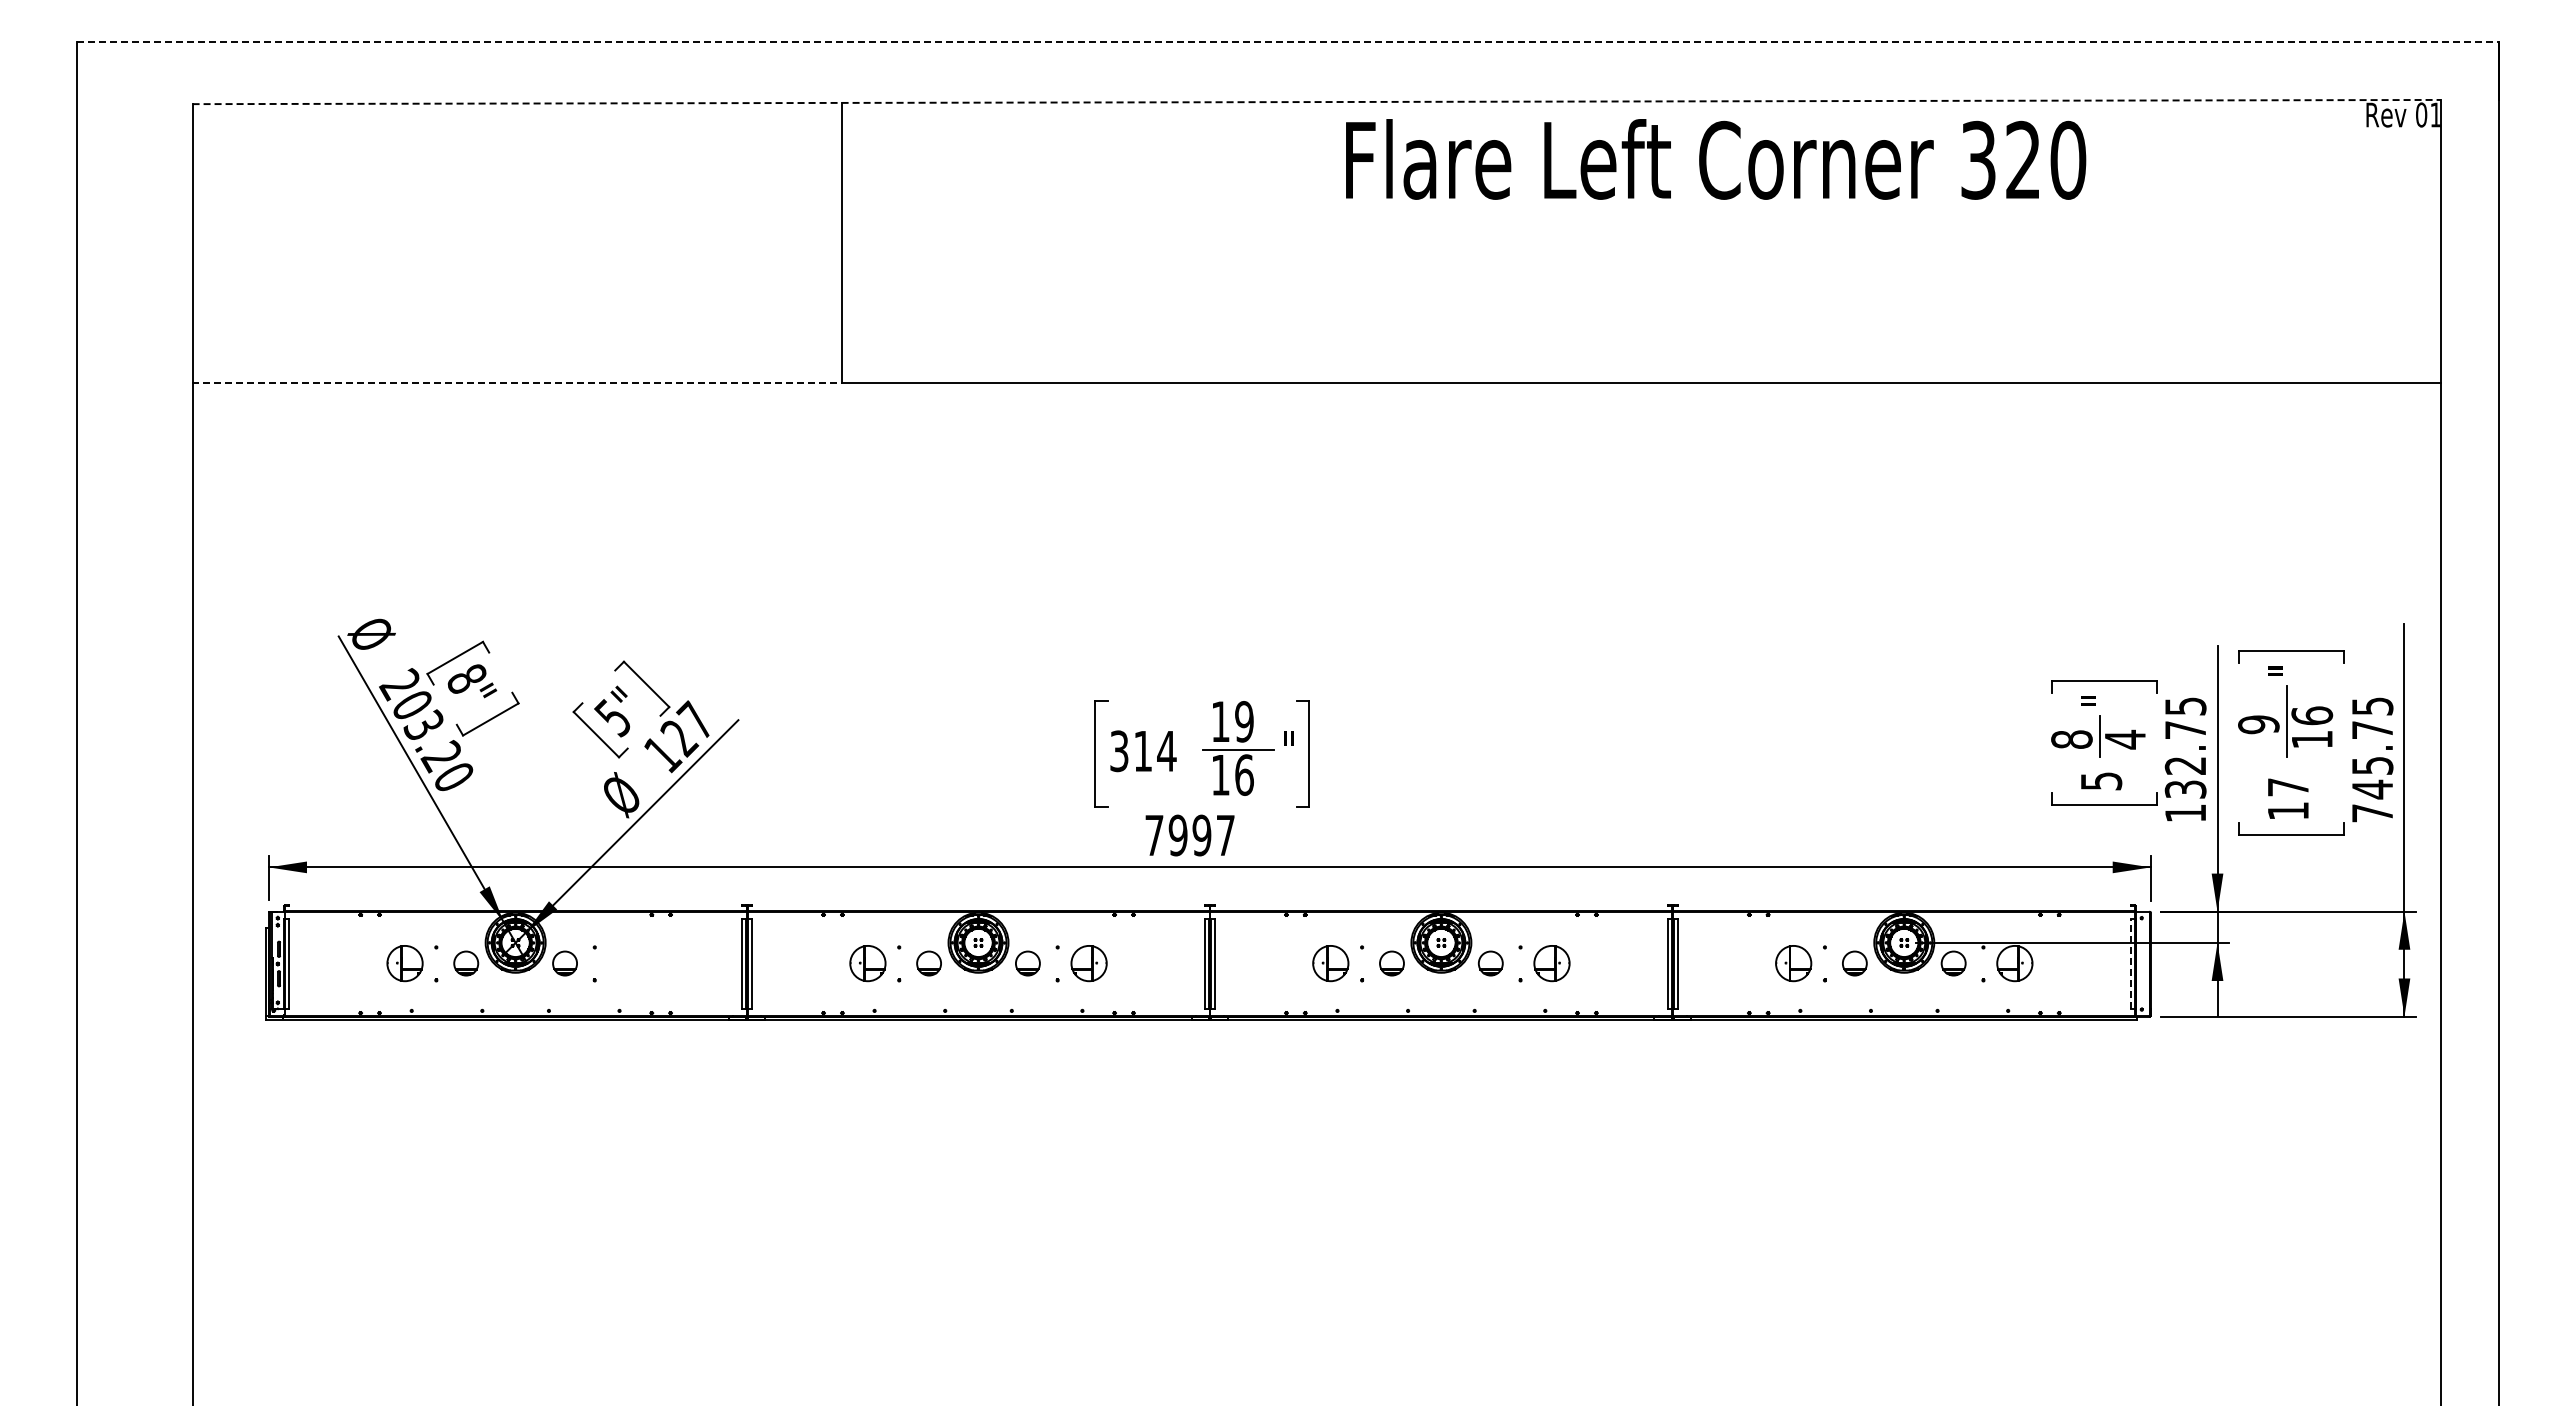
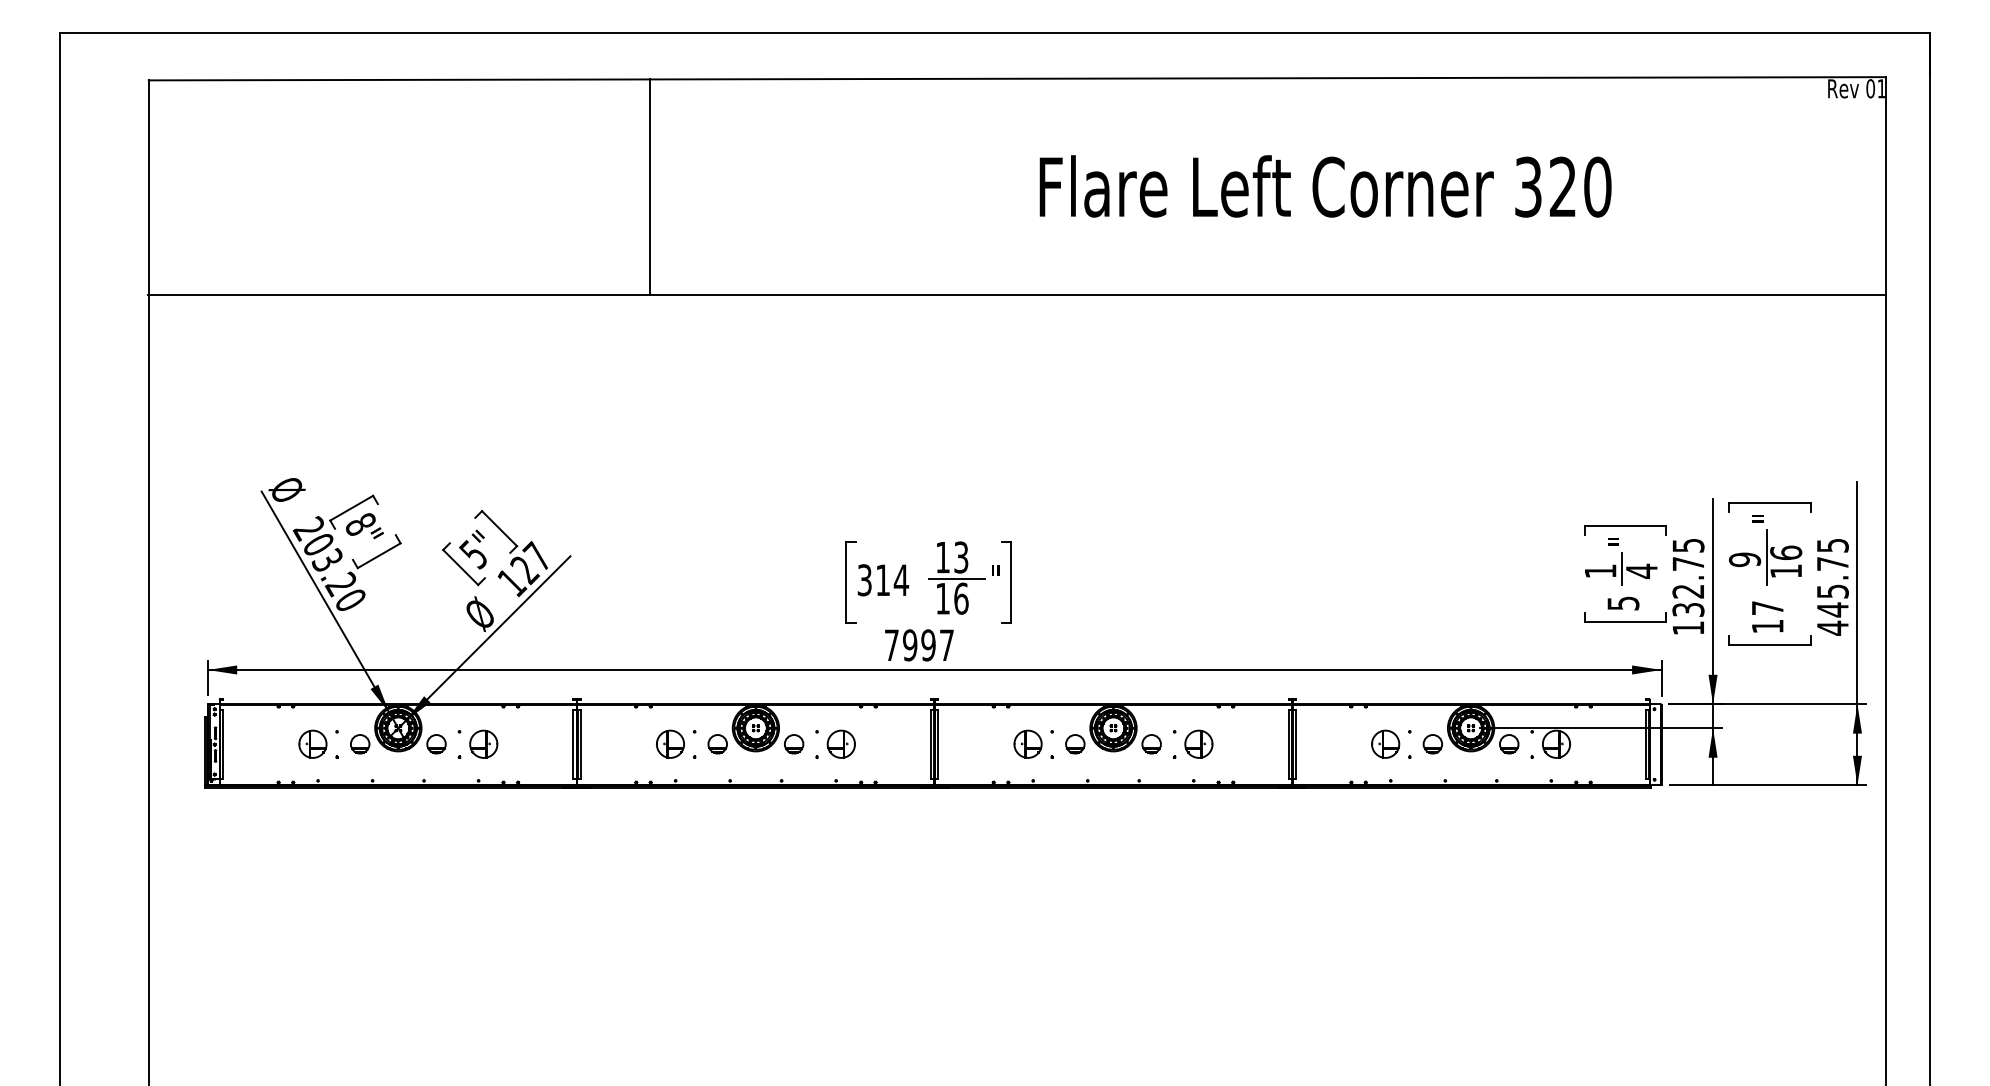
line: (1287, 42) -> (994, 32), dashed -> solid
line: (1317, 102) -> (1017, 79), dashed -> solid
text: (1716, 159) -> (1326, 186), moved
line: (517, 382) -> (399, 295), dashed -> solid
text: (1244, 721) -> (961, 557), 19 -> 13
text: (2071, 739) -> (1600, 571), 8 -> 1
text: (2372, 813) -> (1832, 628), 745.75 -> 445.75
part: (625, 963) -> (483, 744), added
line: (2130, 963) -> (1645, 744), dashed -> solid

